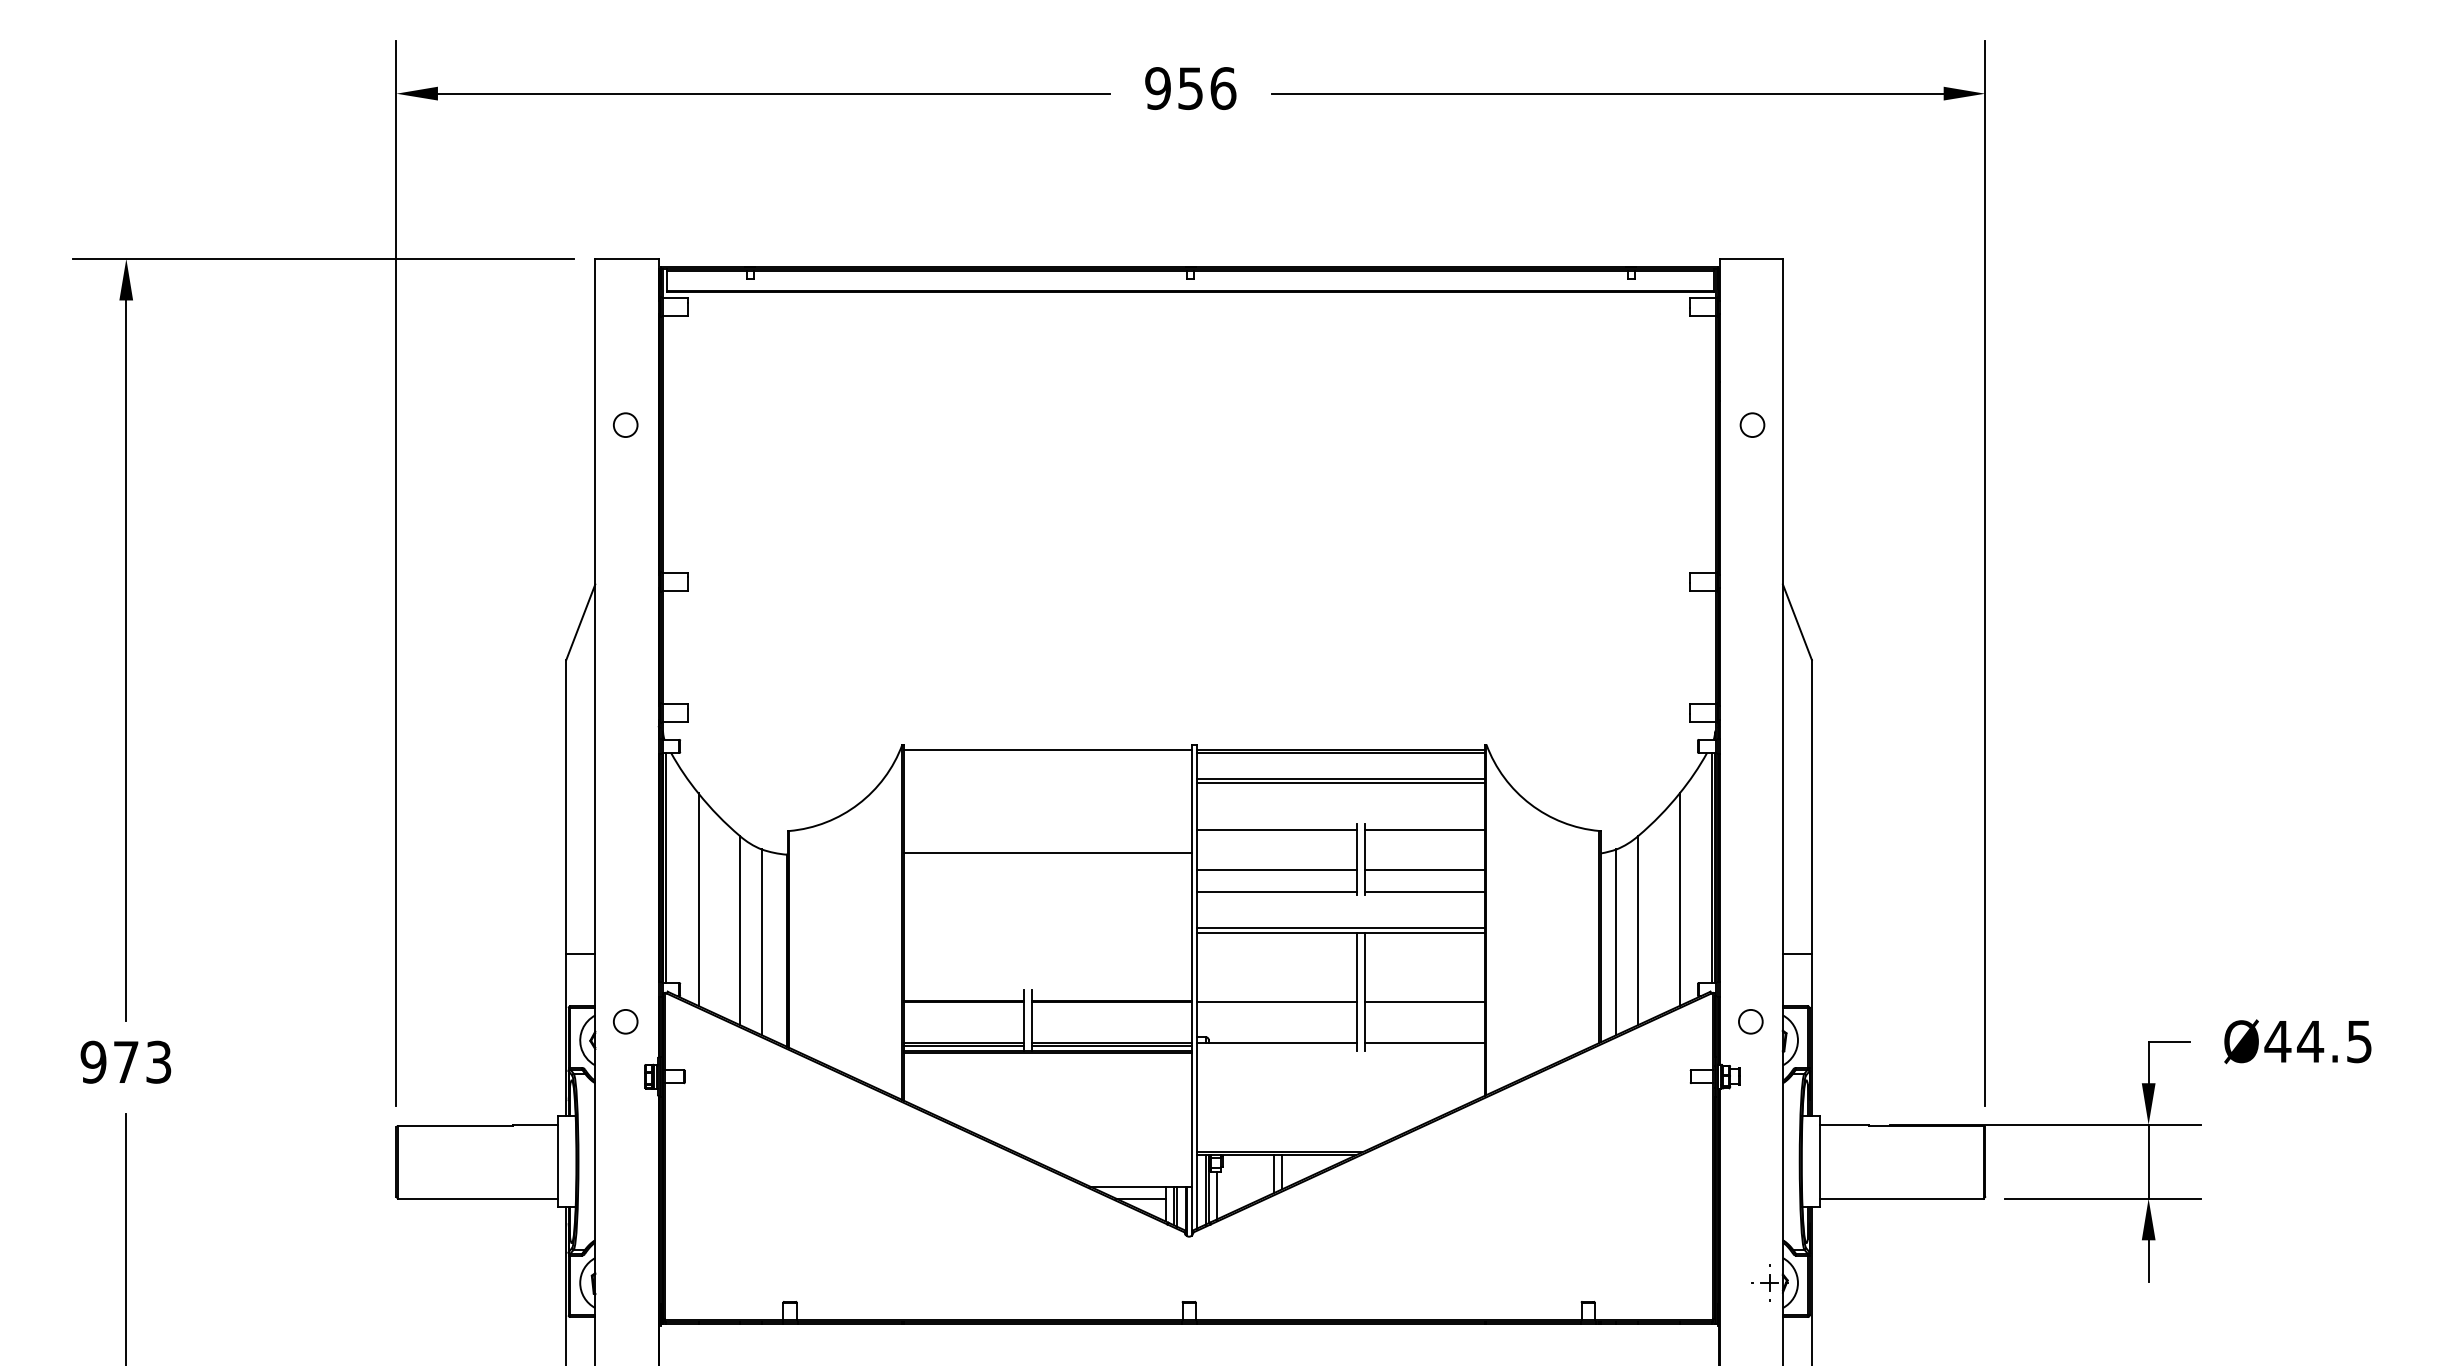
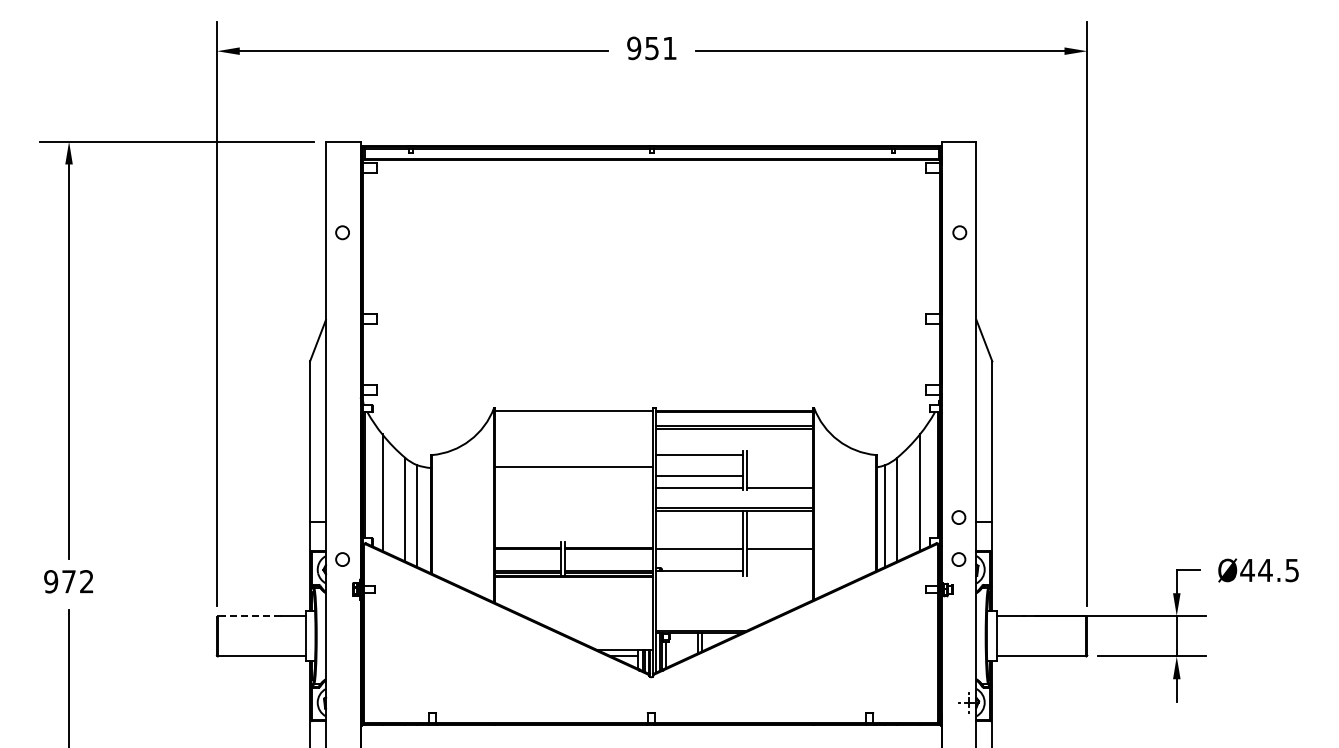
text: (1224, 88) -> (670, 48), 956 -> 951
line: (1425, 829) -> (780, 454), removed
line: (1425, 870) -> (780, 476), removed
circle: (1750, 944) -> (958, 517), added
line: (1425, 1043) -> (780, 571), removed
text: (158, 1061) -> (86, 581), 973 -> 972
line: (453, 1125) -> (248, 616), solid -> dashed

